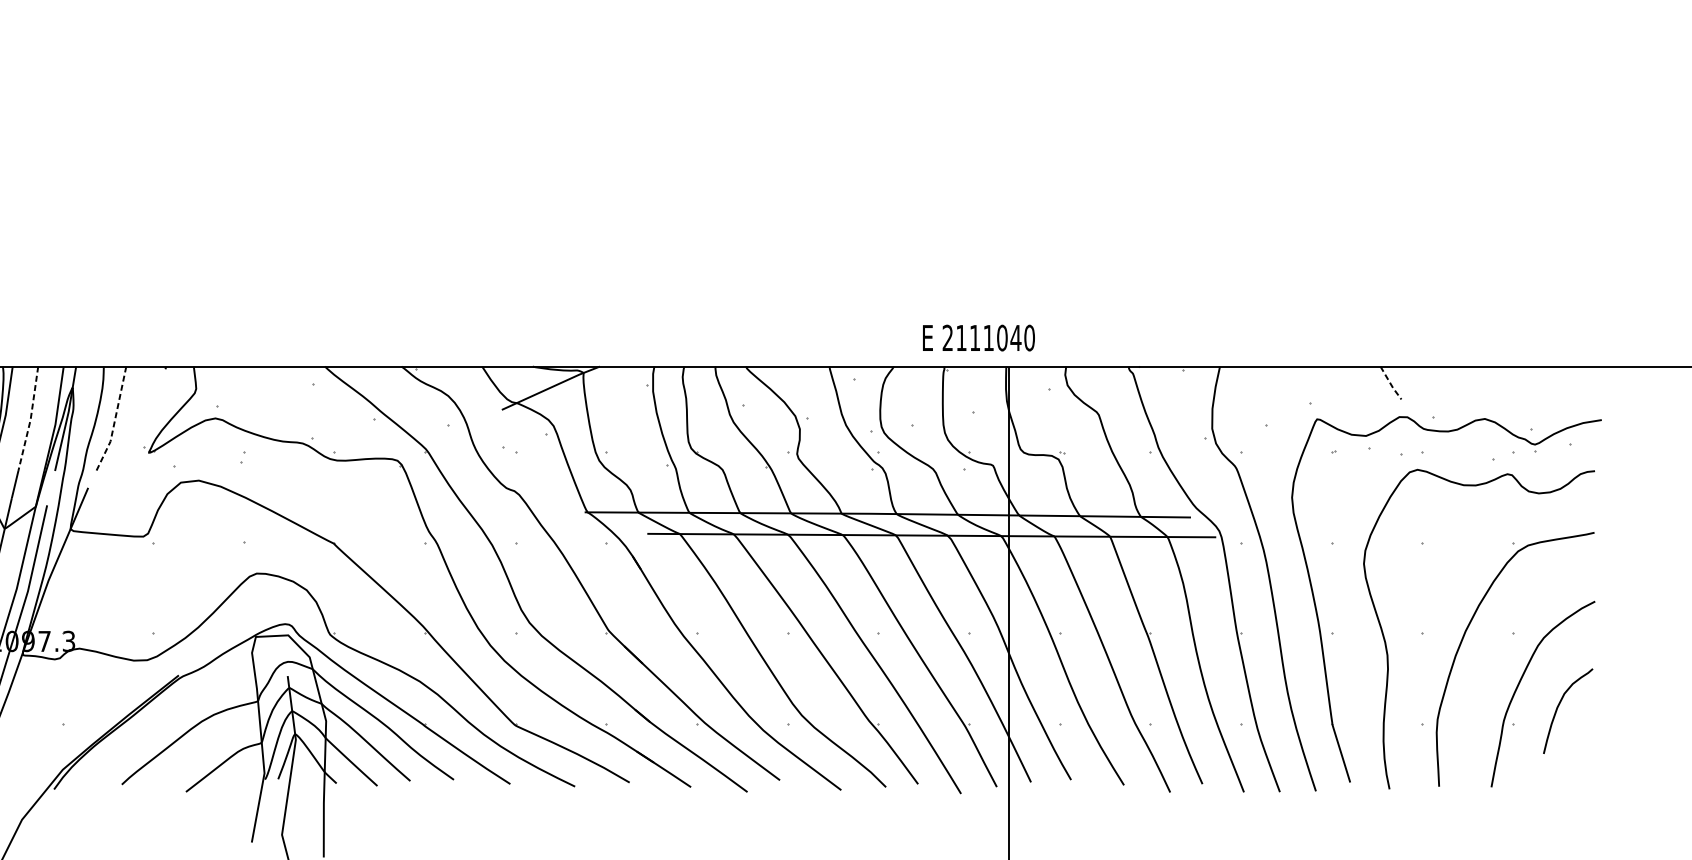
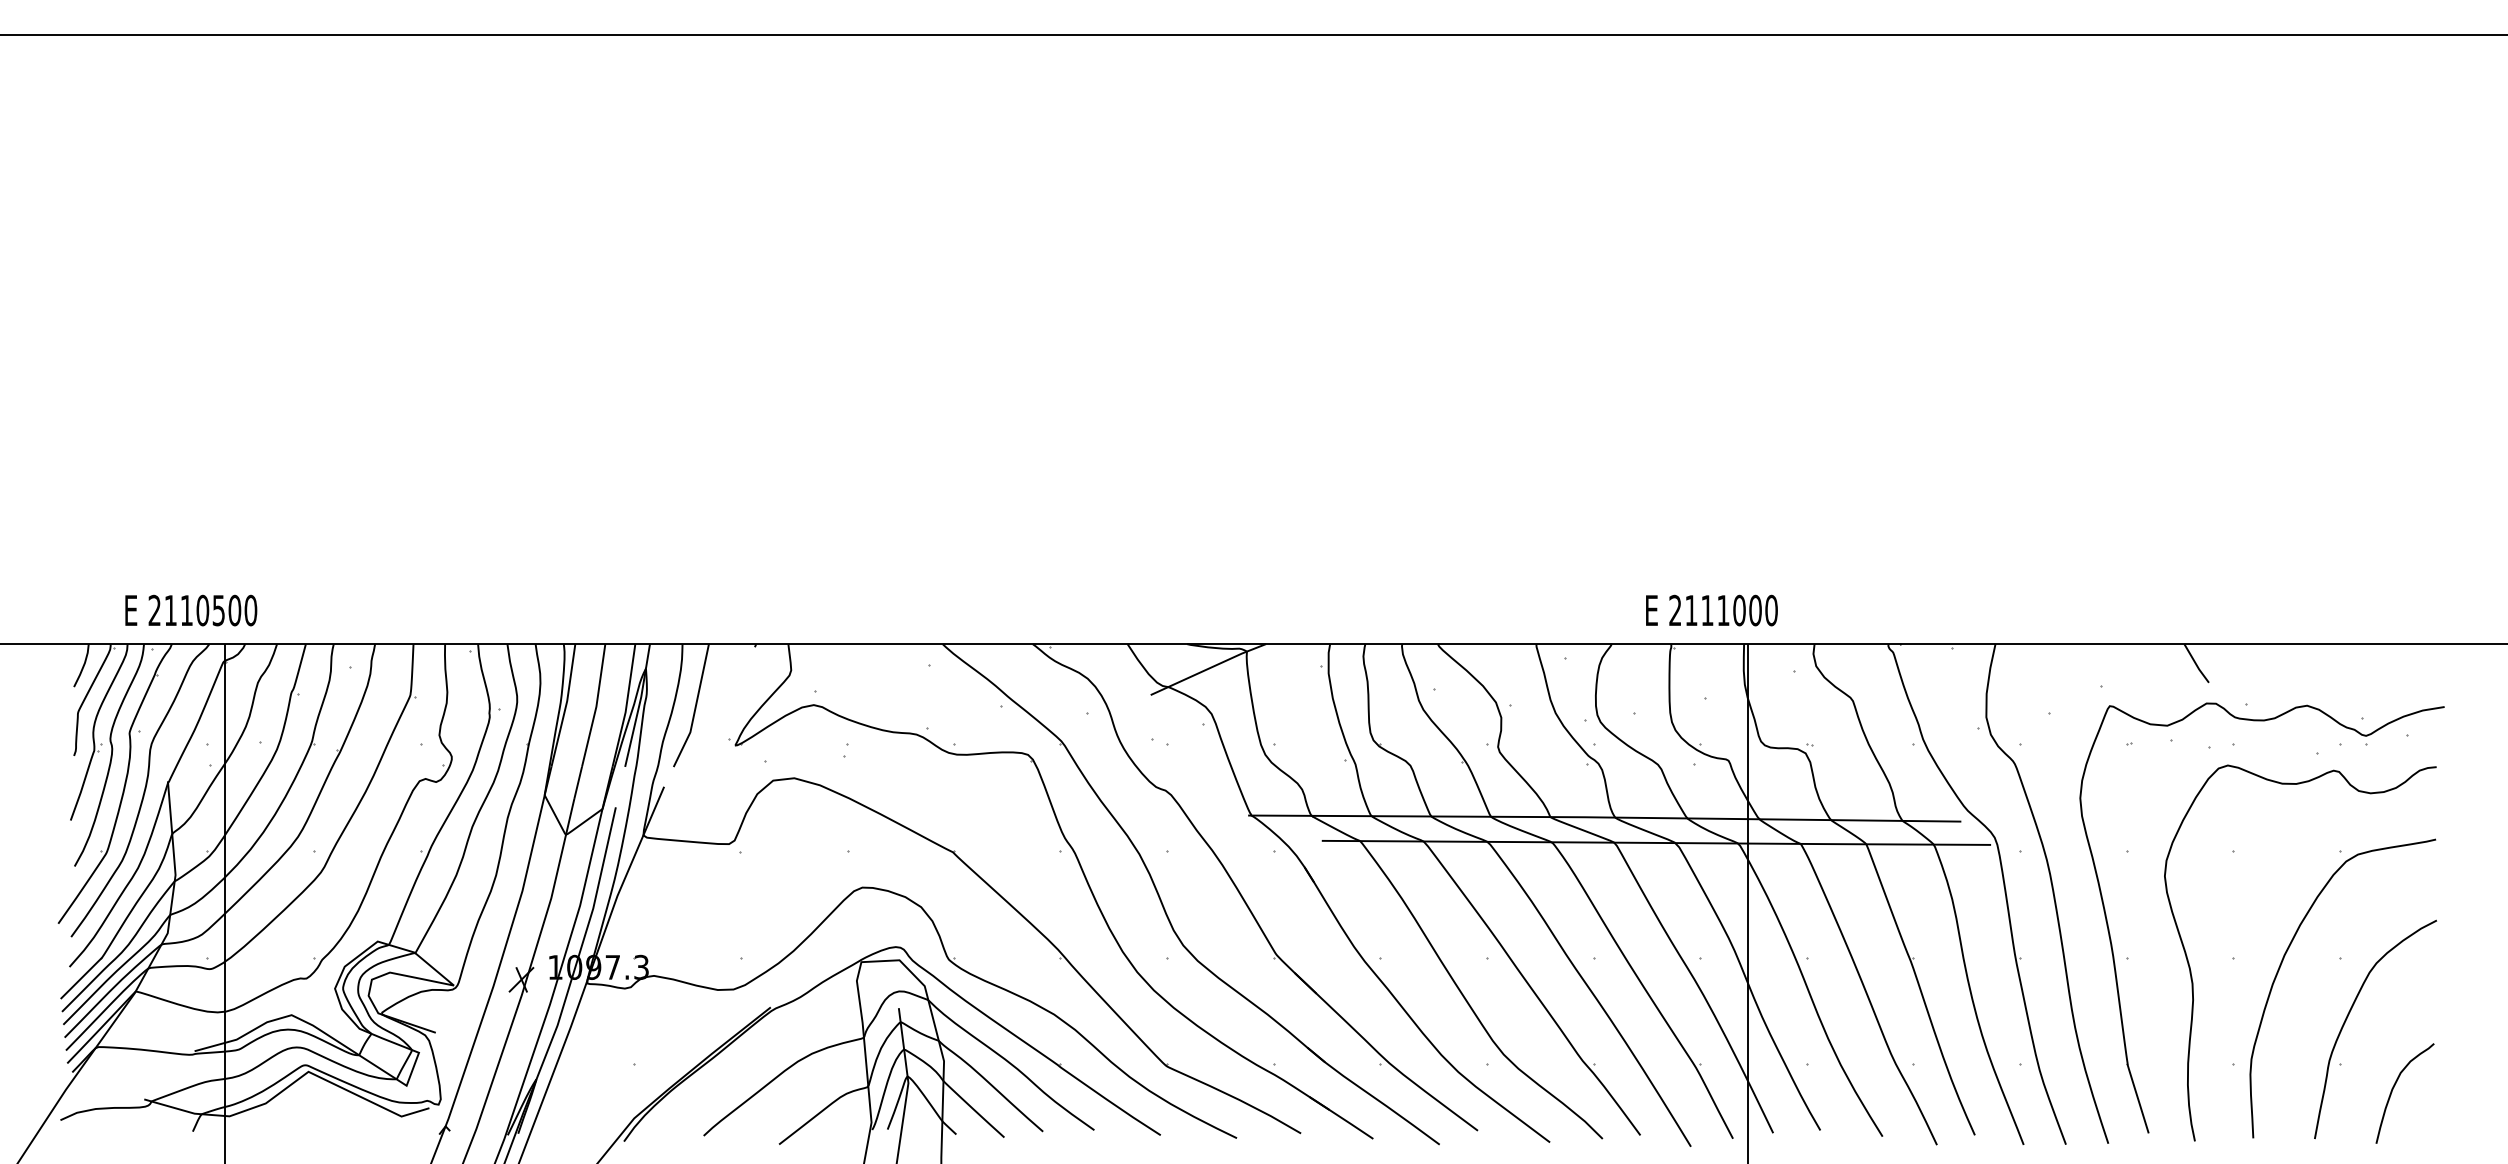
text: (1015, 338) -> (1755, 610), 2111040 -> 2111000
line: (1390, 383) -> (2196, 664), dashed -> solid
line: (30, 419) -> (596, 706), dashed -> solid
line: (114, 421) -> (695, 708), dashed -> solid
curve: (1559, 706) -> (2394, 1087), moved

